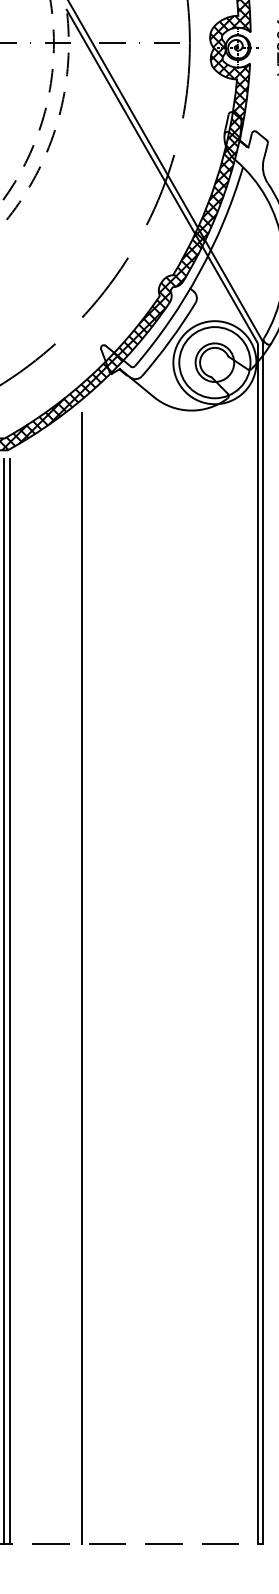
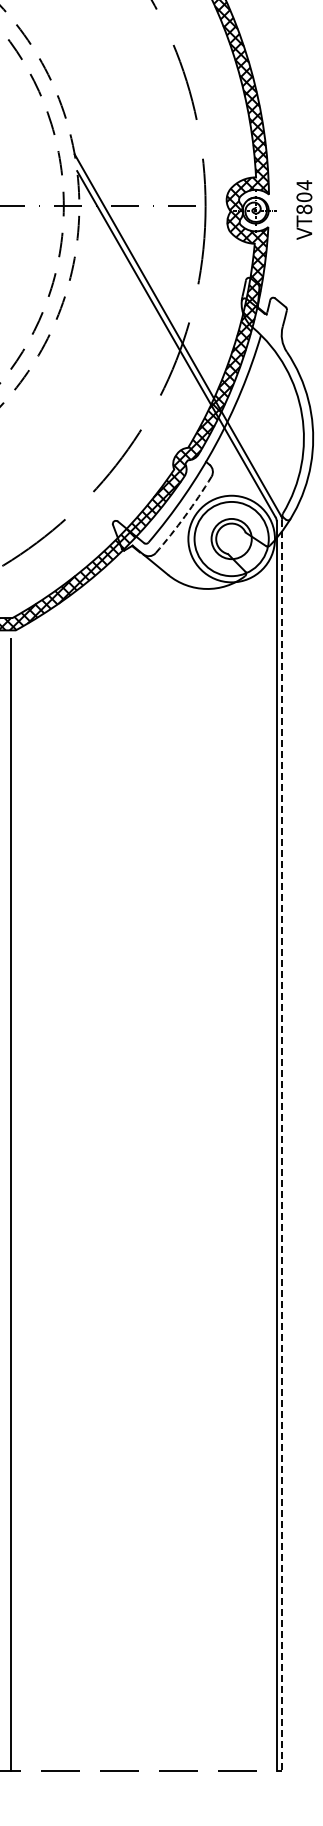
arc: (170, 341) -> (185, 516), solid -> dashed
line: (263, 944) -> (282, 1145), solid -> dashed
line: (81, 978) -> (92, 1181), removed
line: (10, 1001) -> (18, 1205), removed

